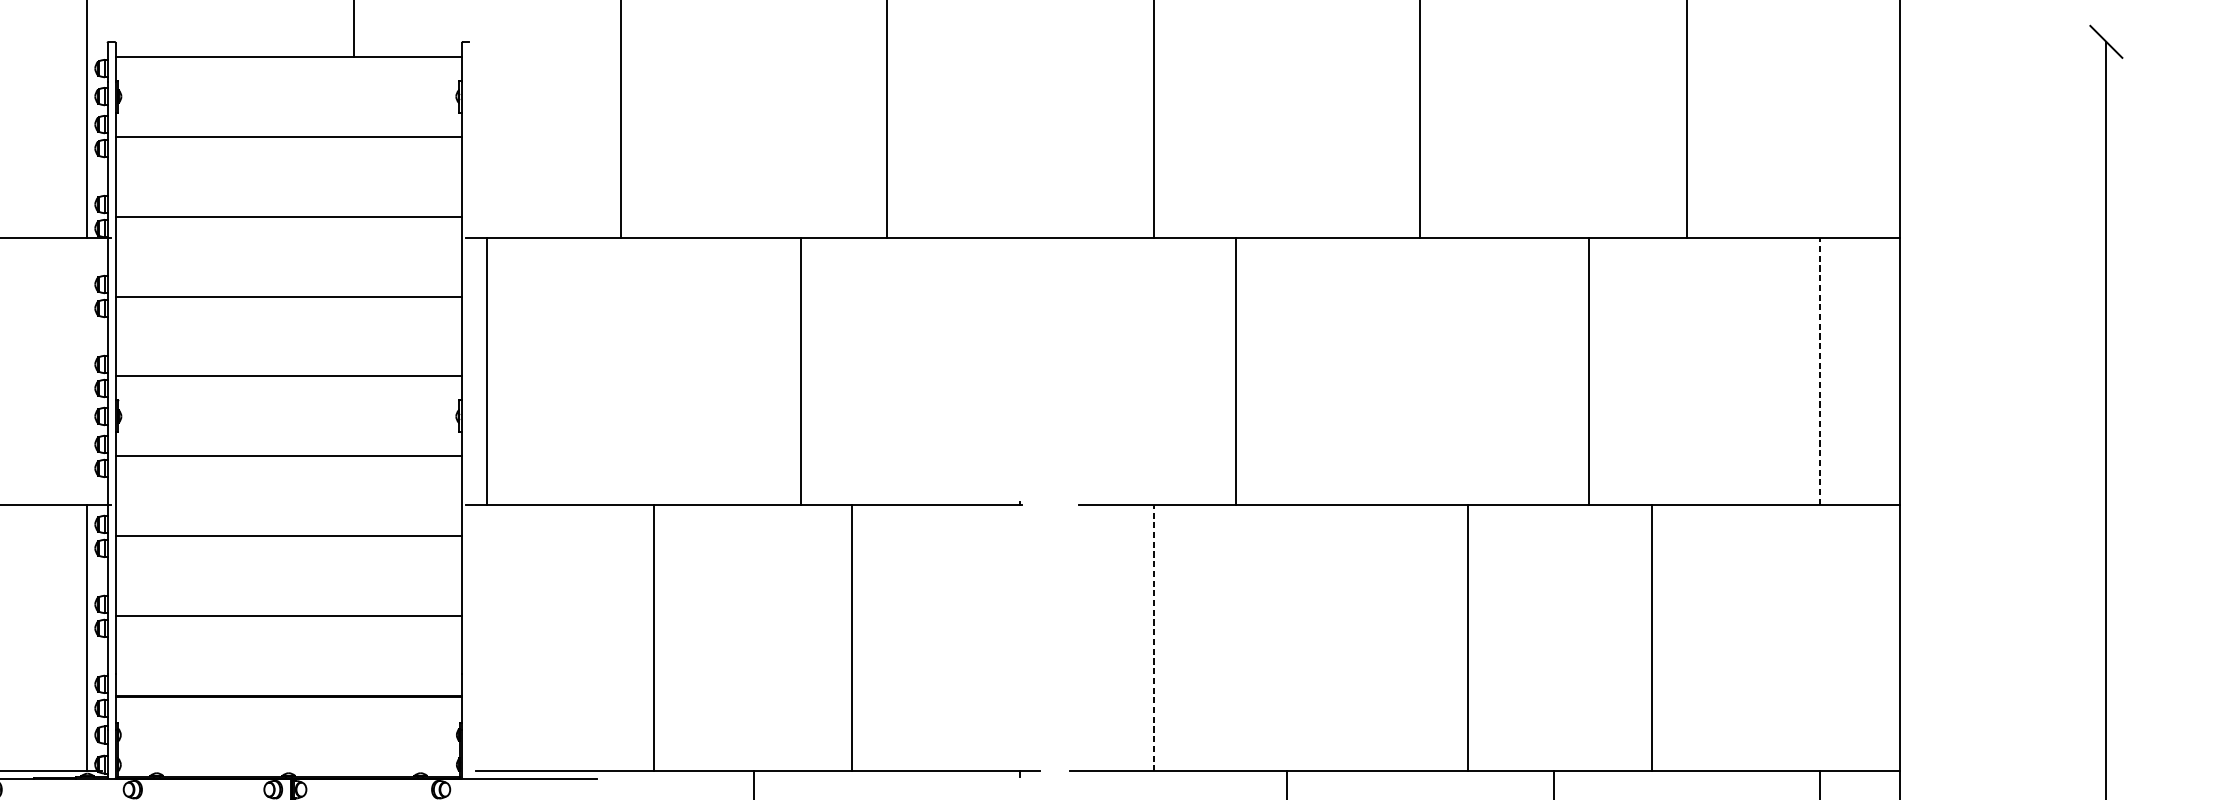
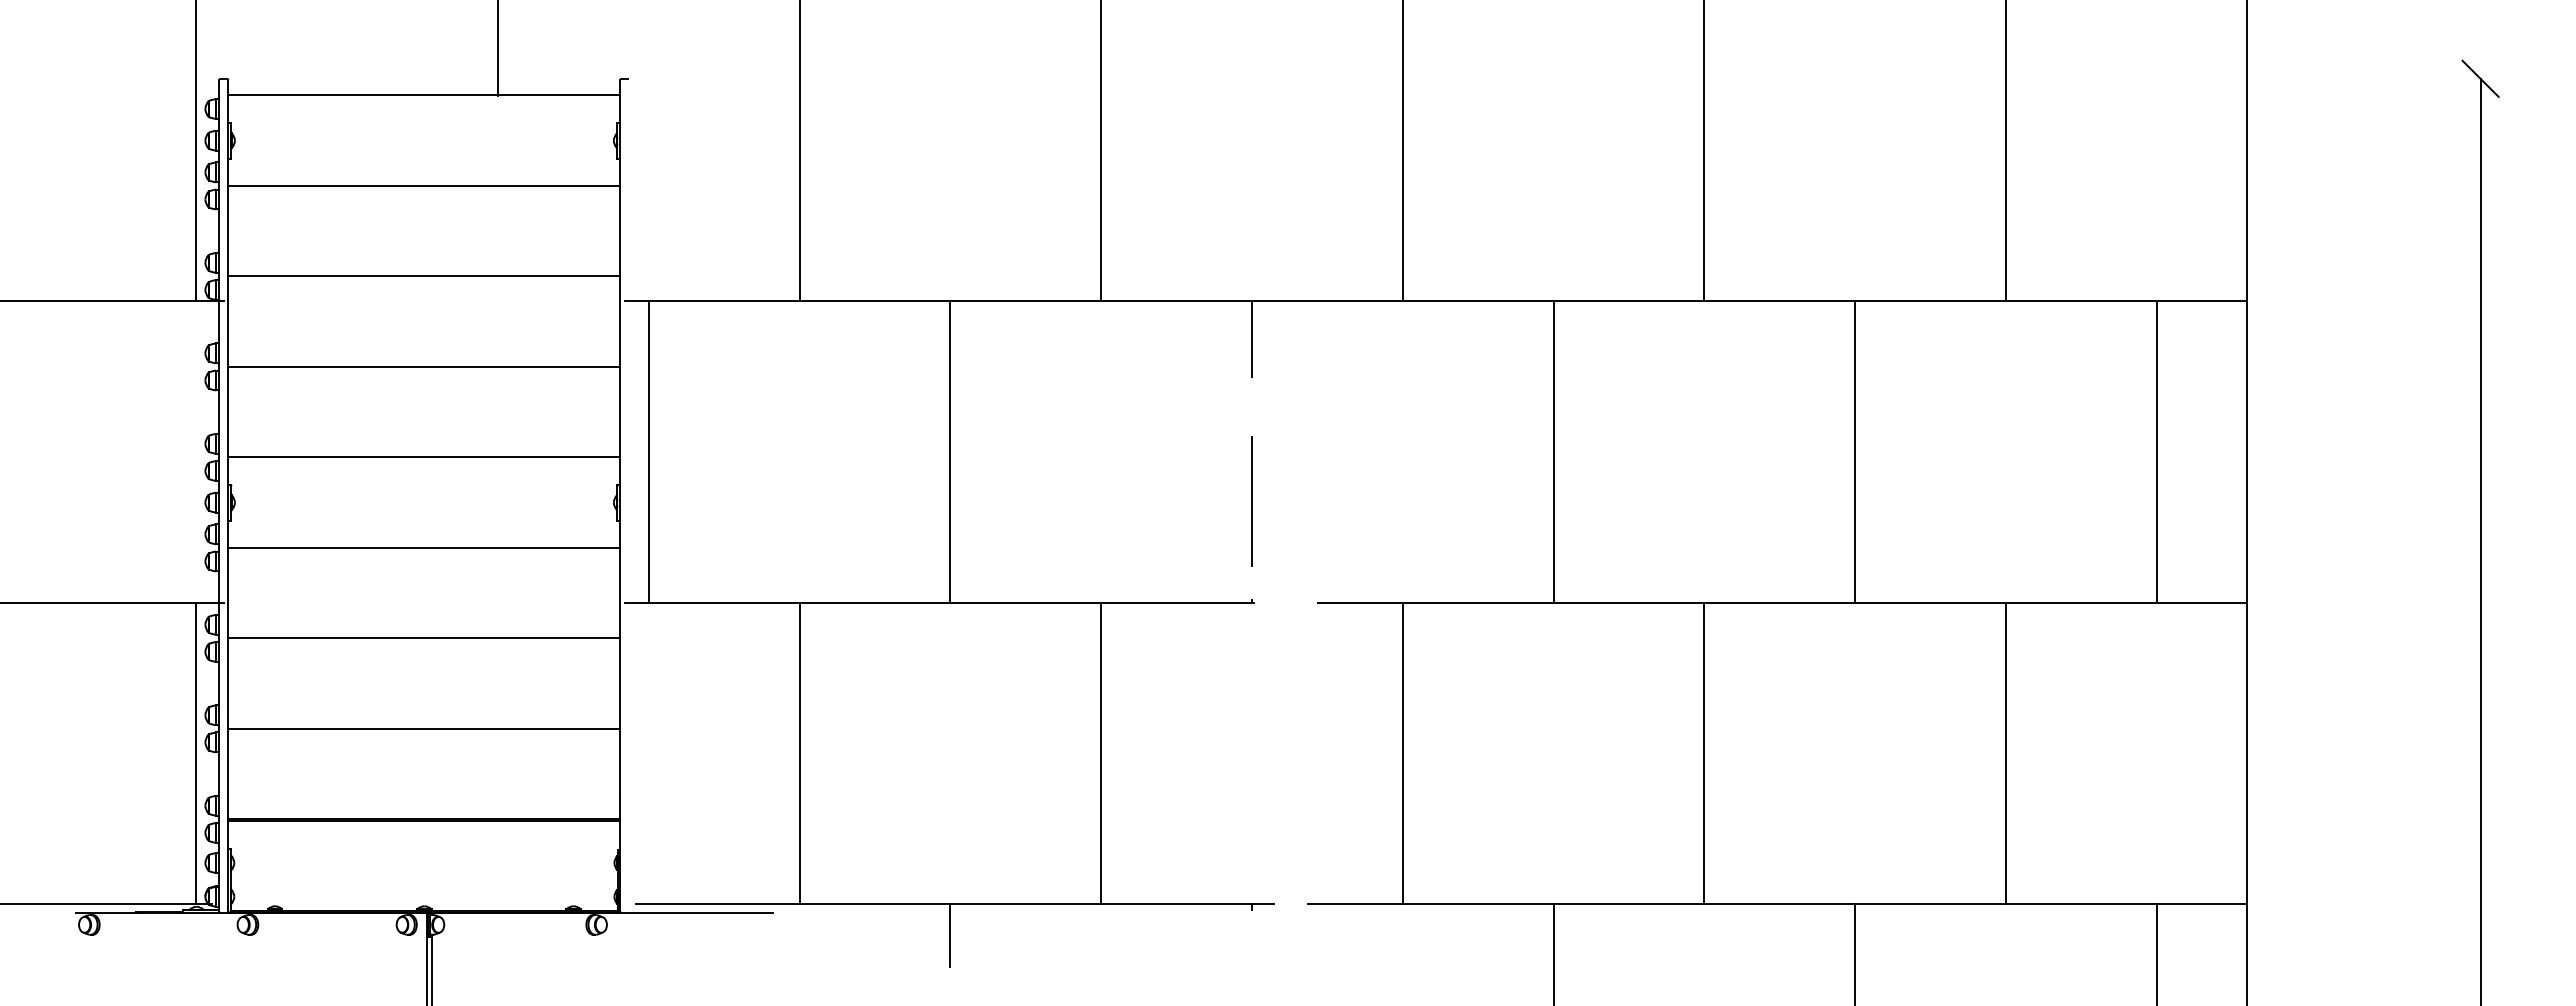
line: (1020, 271) -> (1252, 338), added
line: (800, 371) -> (950, 451), moved
line: (1235, 371) -> (1553, 451), moved
line: (1589, 371) -> (1855, 451), moved
line: (1819, 371) -> (2156, 451), dashed -> solid
line: (1019, 415) -> (1251, 501), added
line: (653, 638) -> (799, 753), moved
line: (851, 638) -> (1101, 753), moved
line: (1153, 638) -> (1402, 753), dashed -> solid
line: (1468, 638) -> (1704, 753), moved
line: (1652, 638) -> (2006, 753), moved

